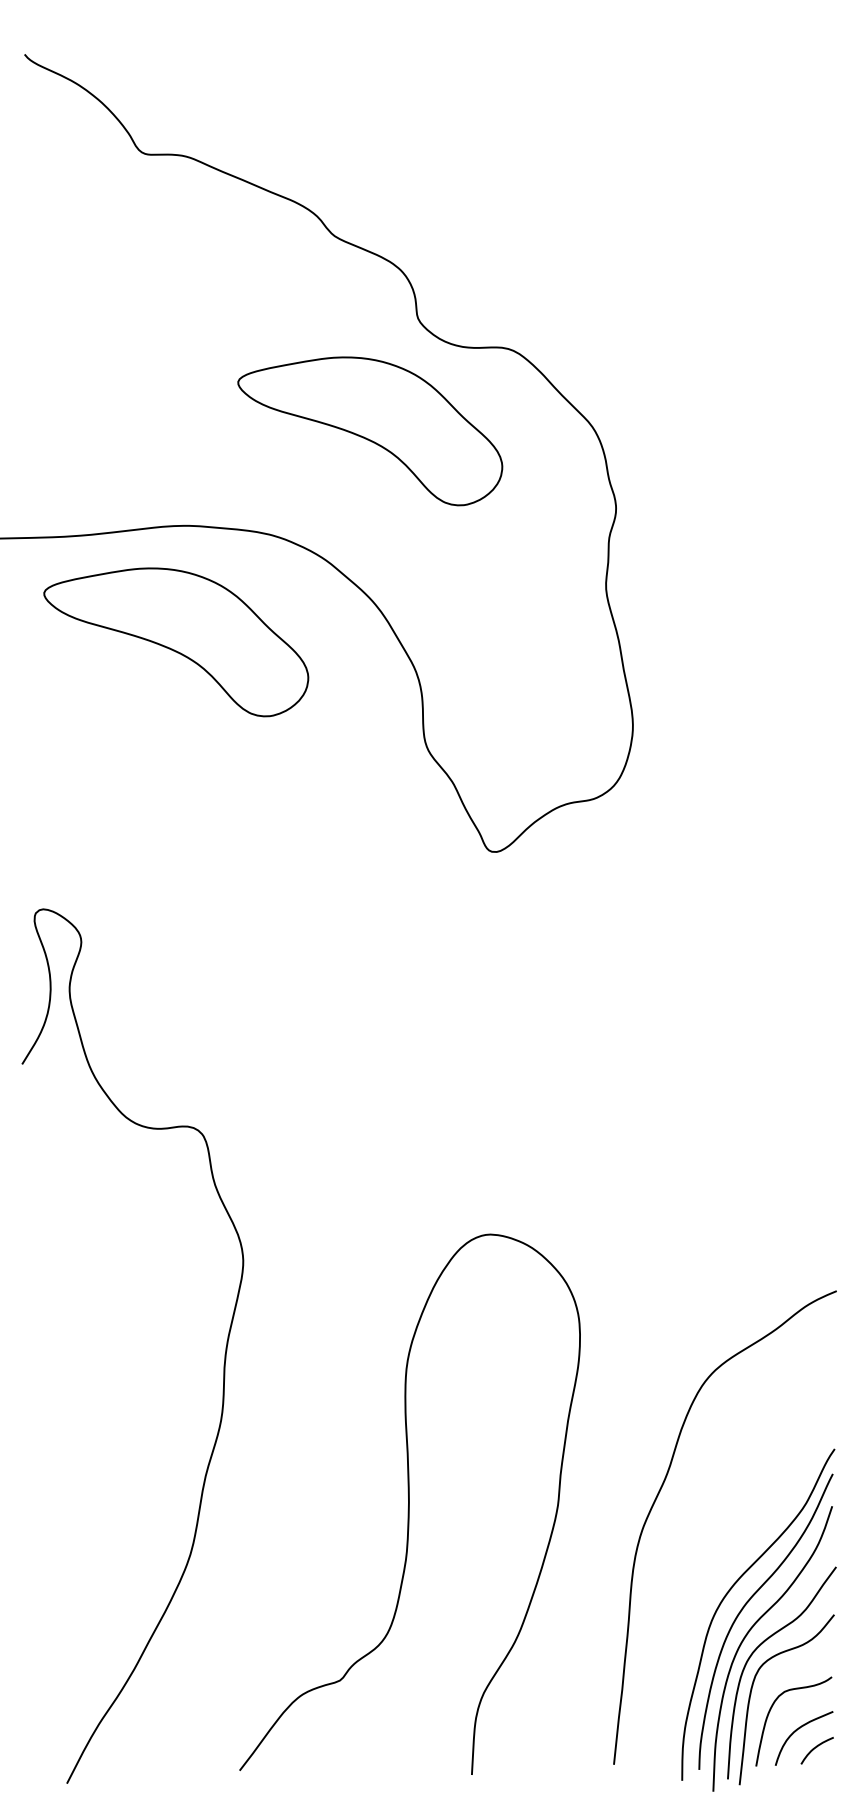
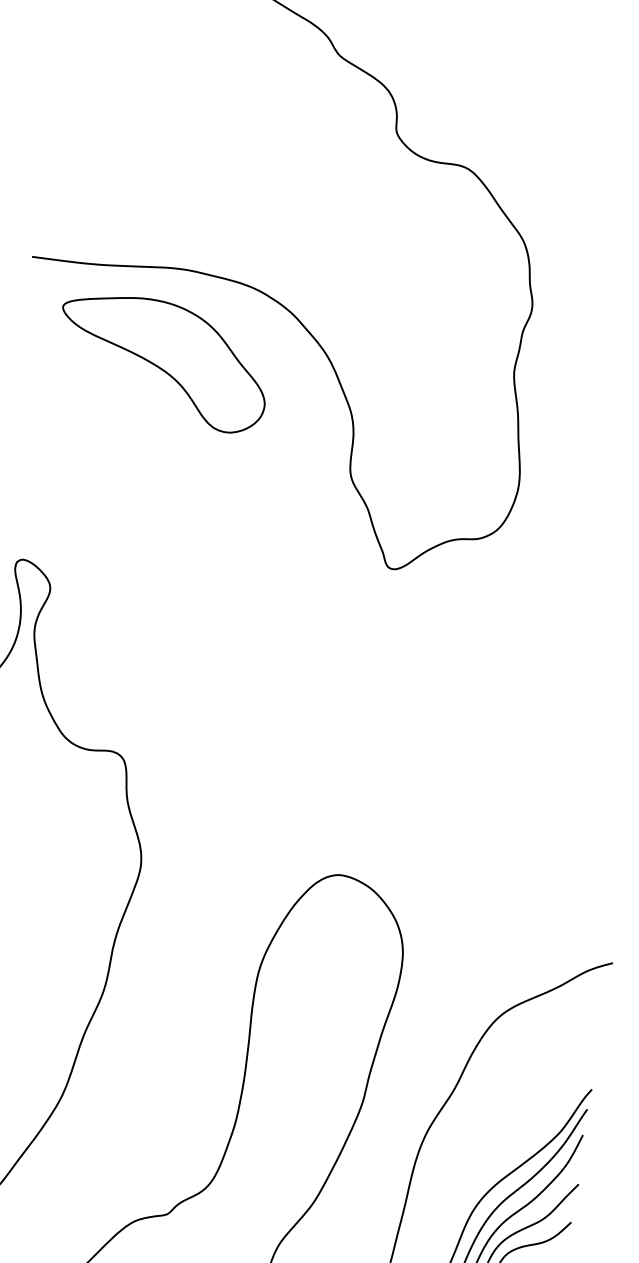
part: (370, 431) -> (344, 216), removed

